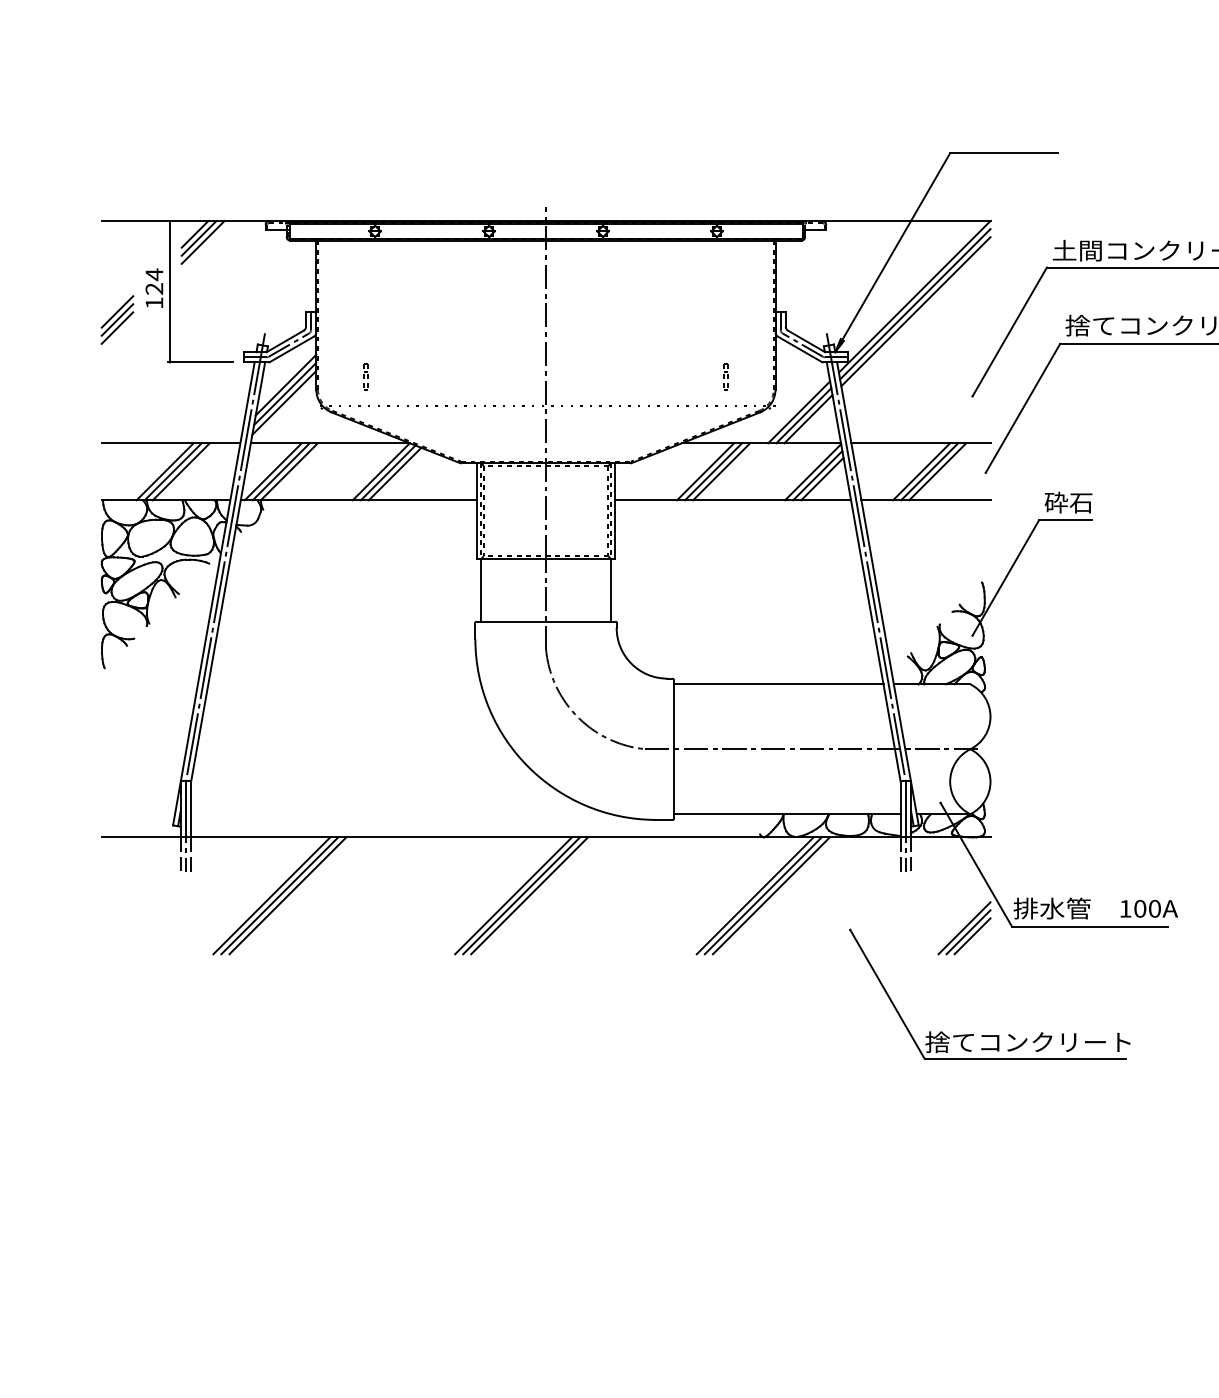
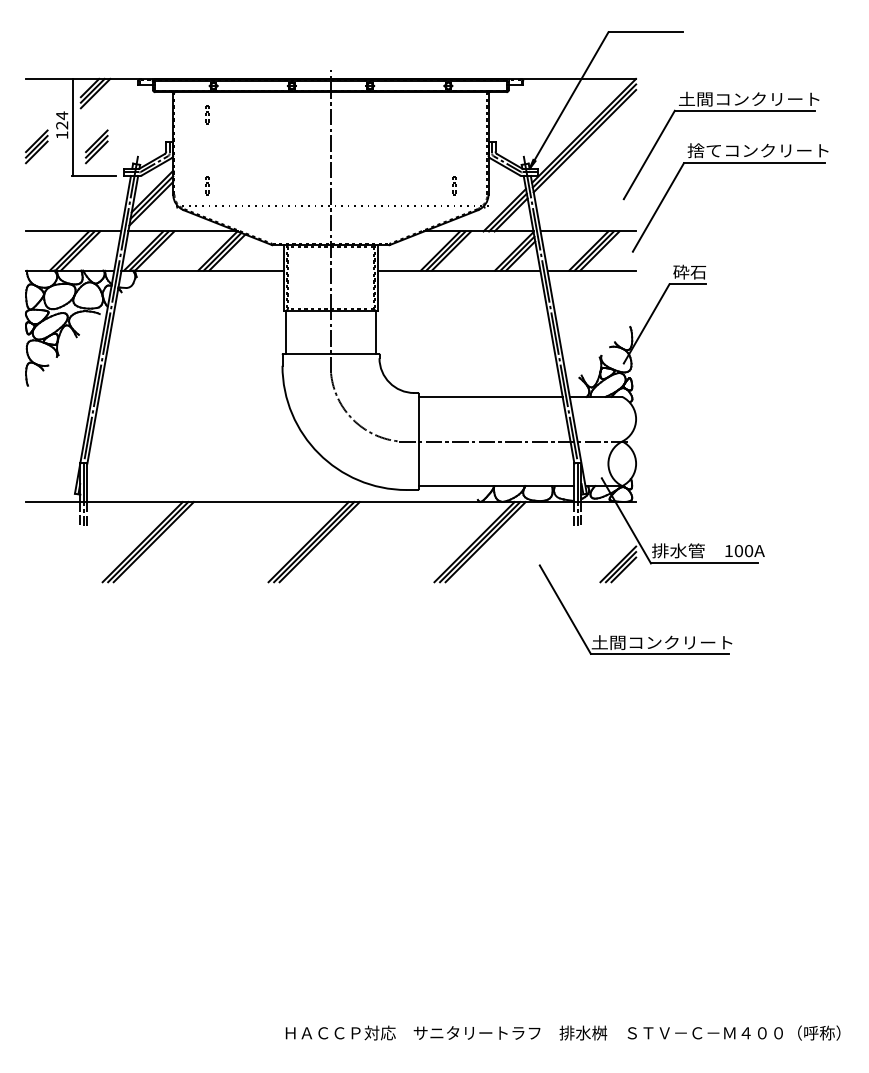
part: (366, 272) -> (207, 114), added
part: (204, 319) -> (96, 146), added
text: (950, 1042) -> (608, 642), 捨てコンクリート -> 土間コンクリート

